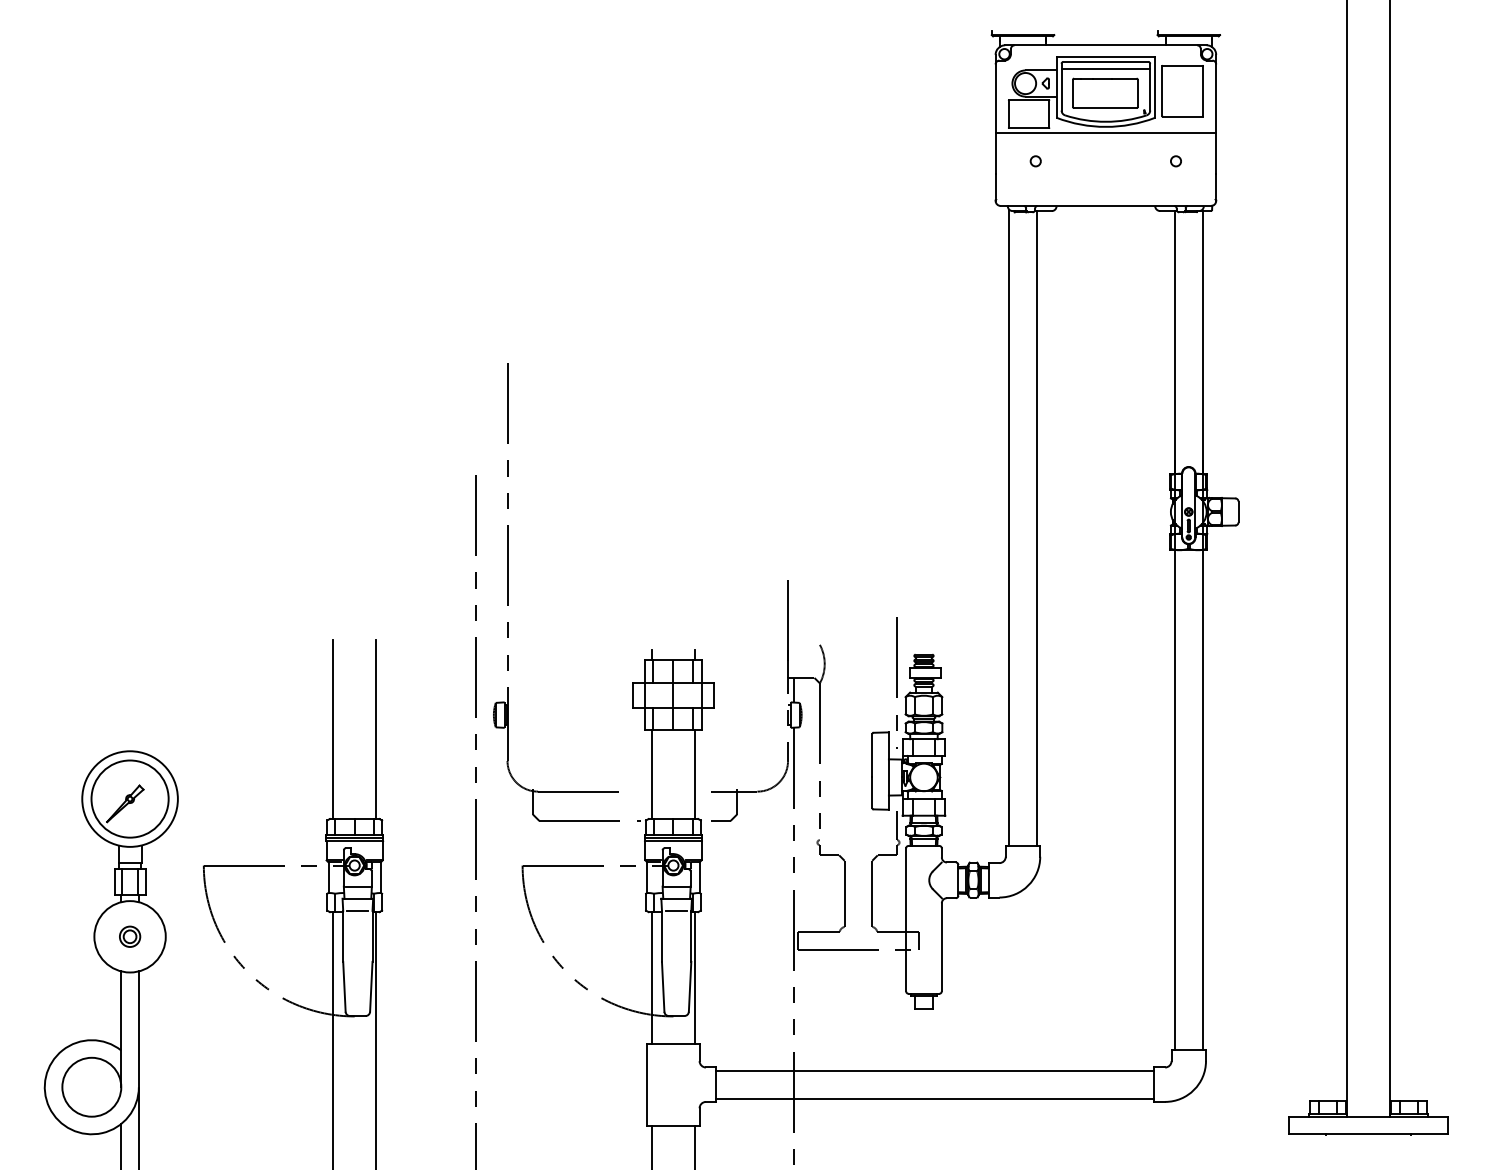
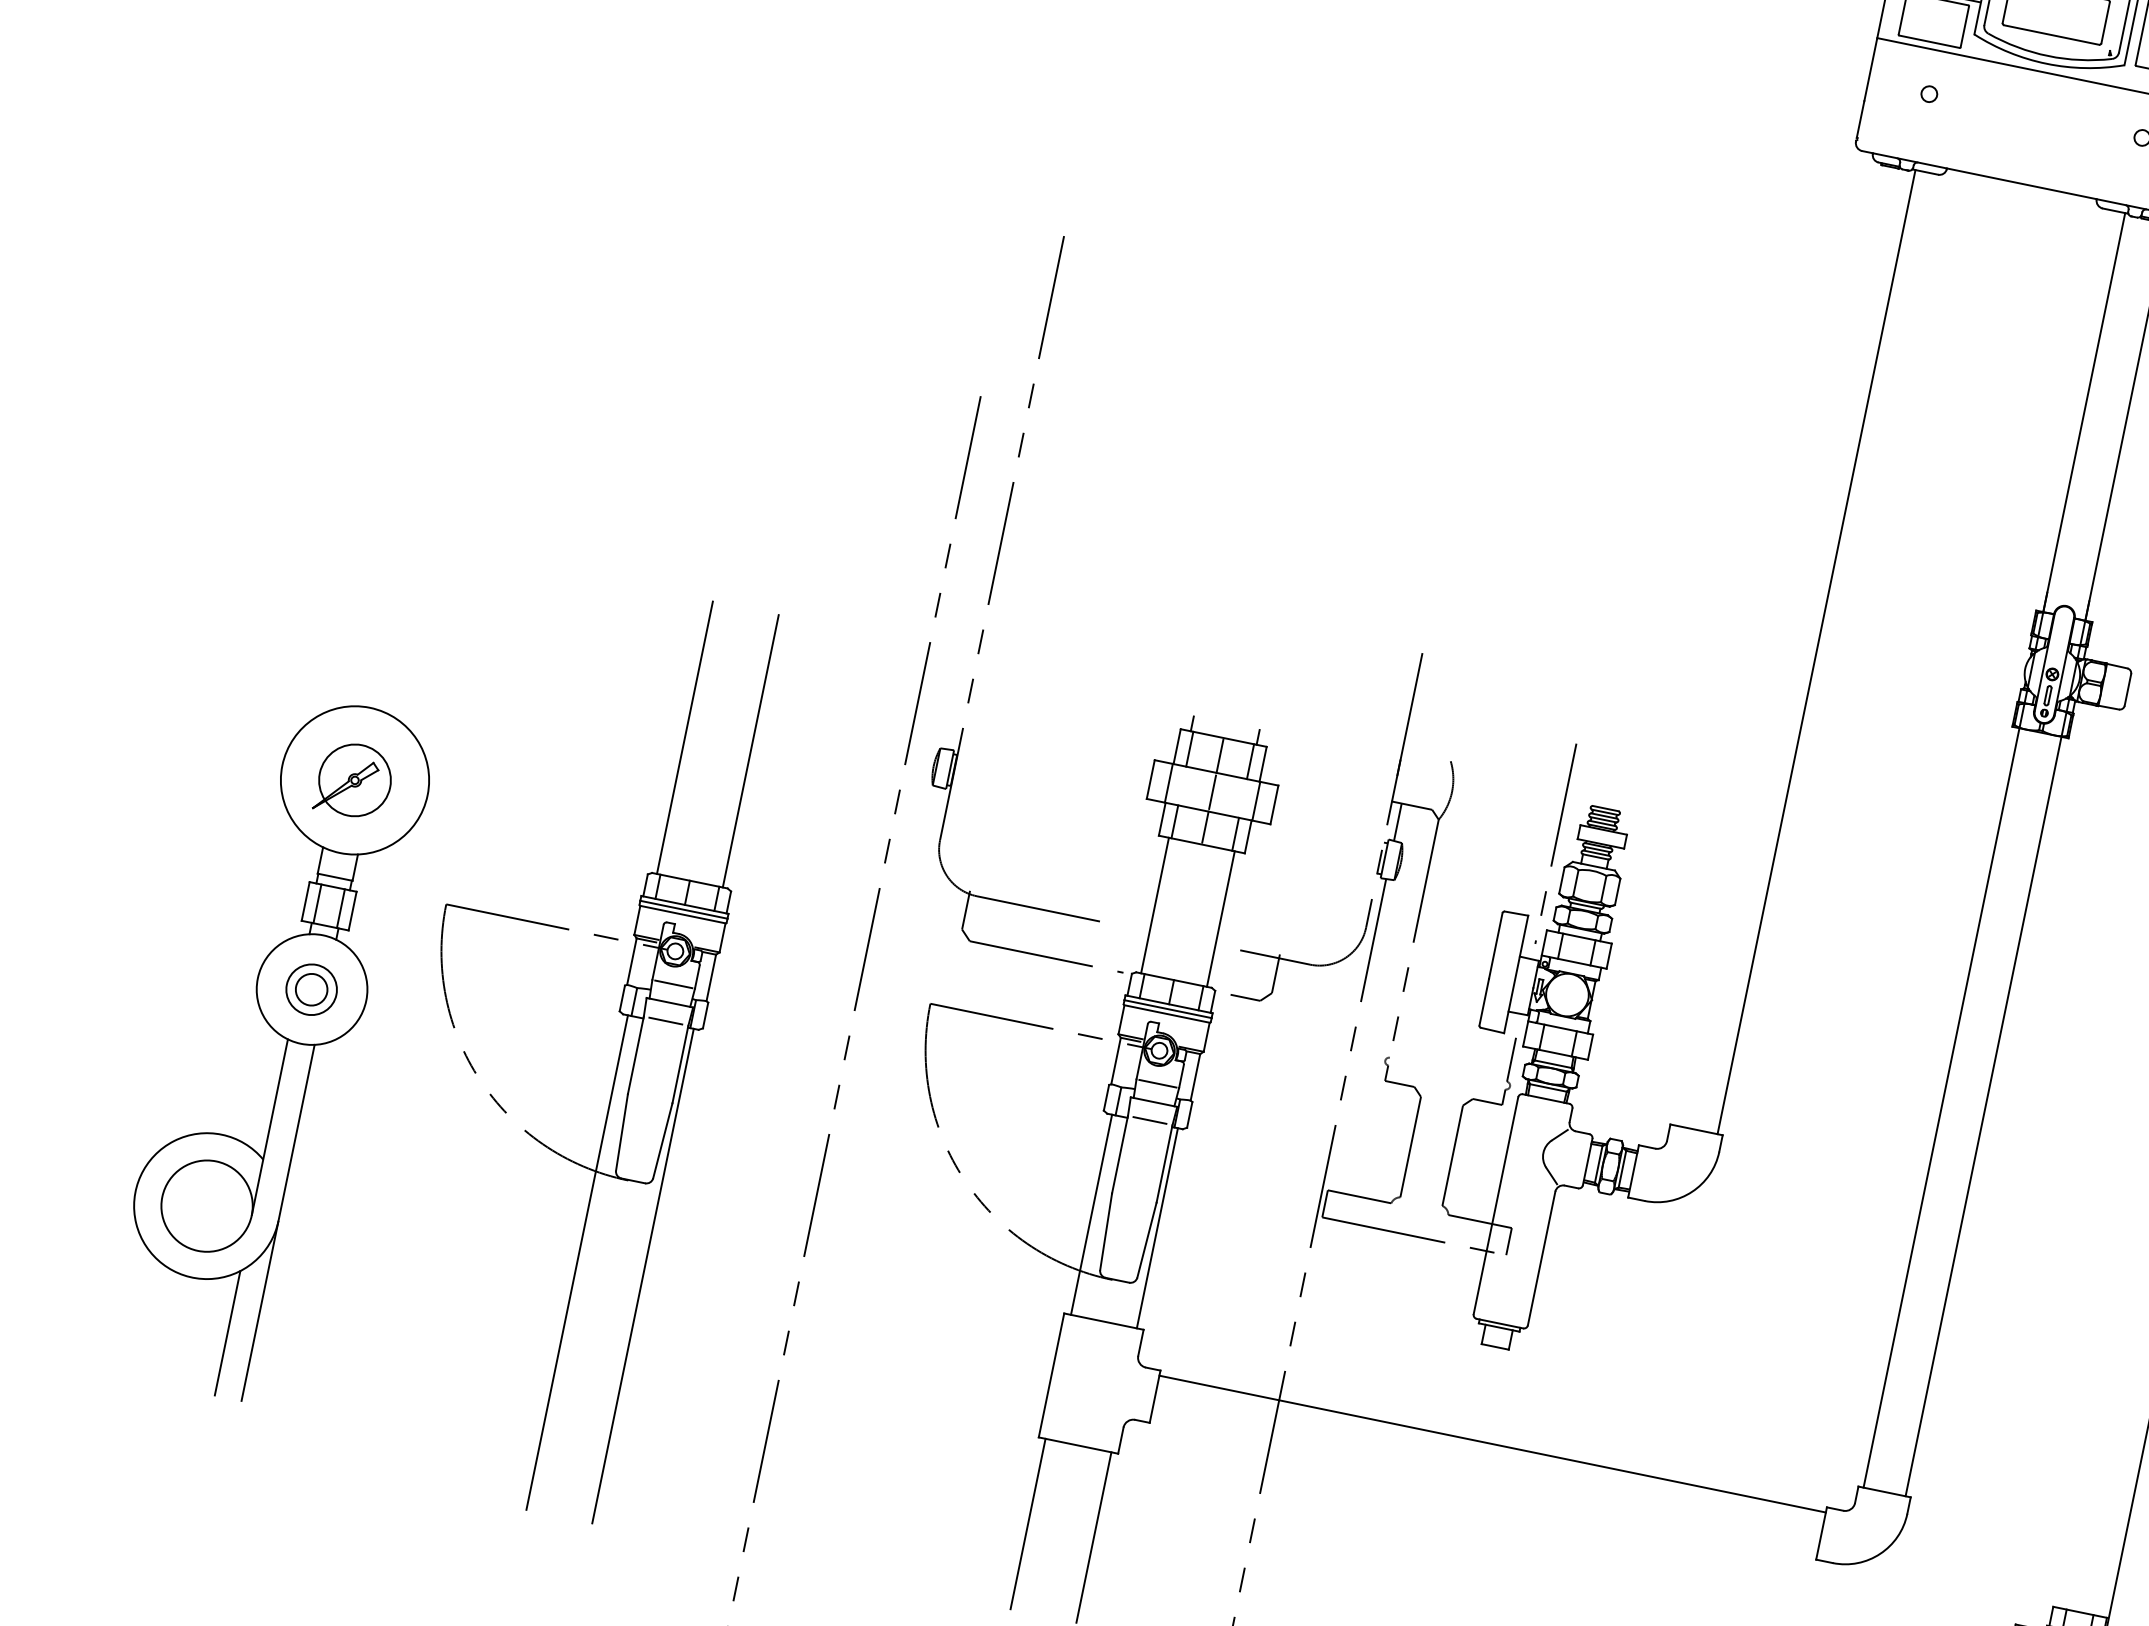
line: (1009, 527) -> (1775, 642), removed
circle: (129, 798) -> (354, 779), size x0.6
part: (130, 936) -> (312, 989), size x1.6
line: (934, 1098) -> (1483, 1485), removed

